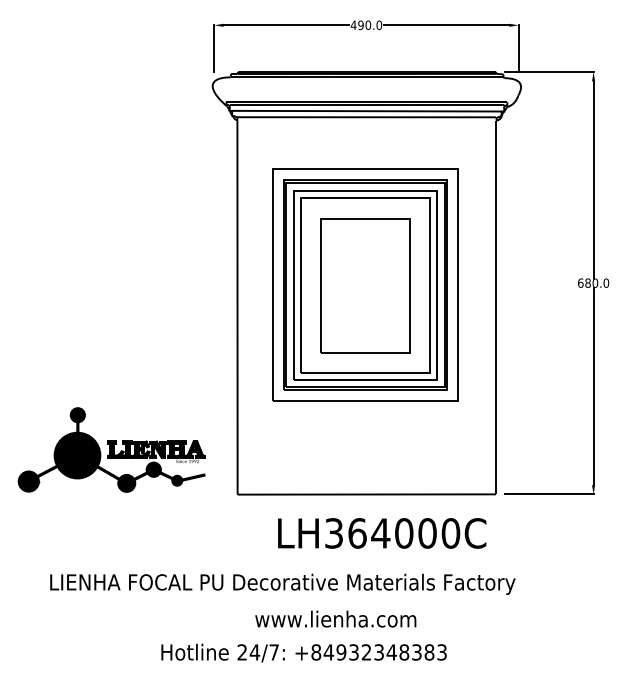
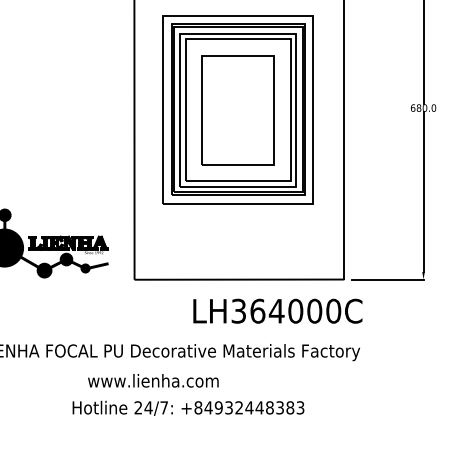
text: (382, 533) -> (278, 311), moved
text: (335, 618) -> (153, 380), moved
text: (379, 652) -> (249, 407), +84932348383 -> +84932448383

